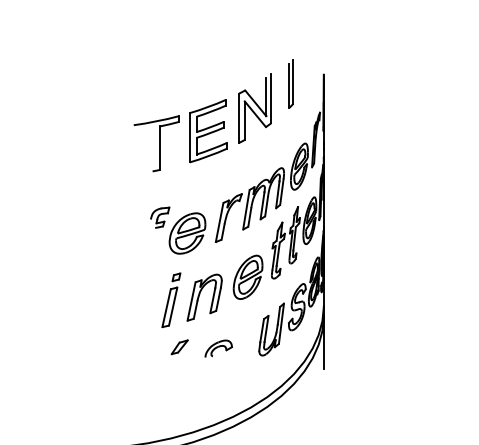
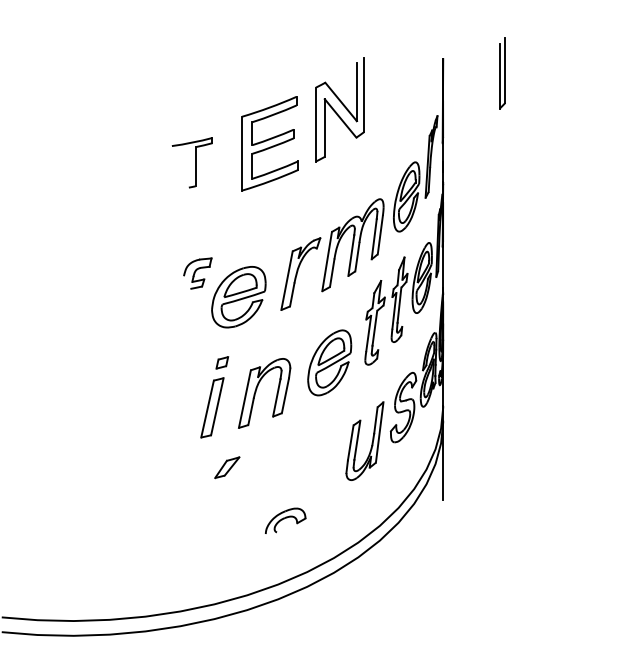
part: (290, 83) -> (501, 72), moved
part: (156, 143) -> (192, 162), size x0.6
part: (218, 348) -> (285, 520), moved

